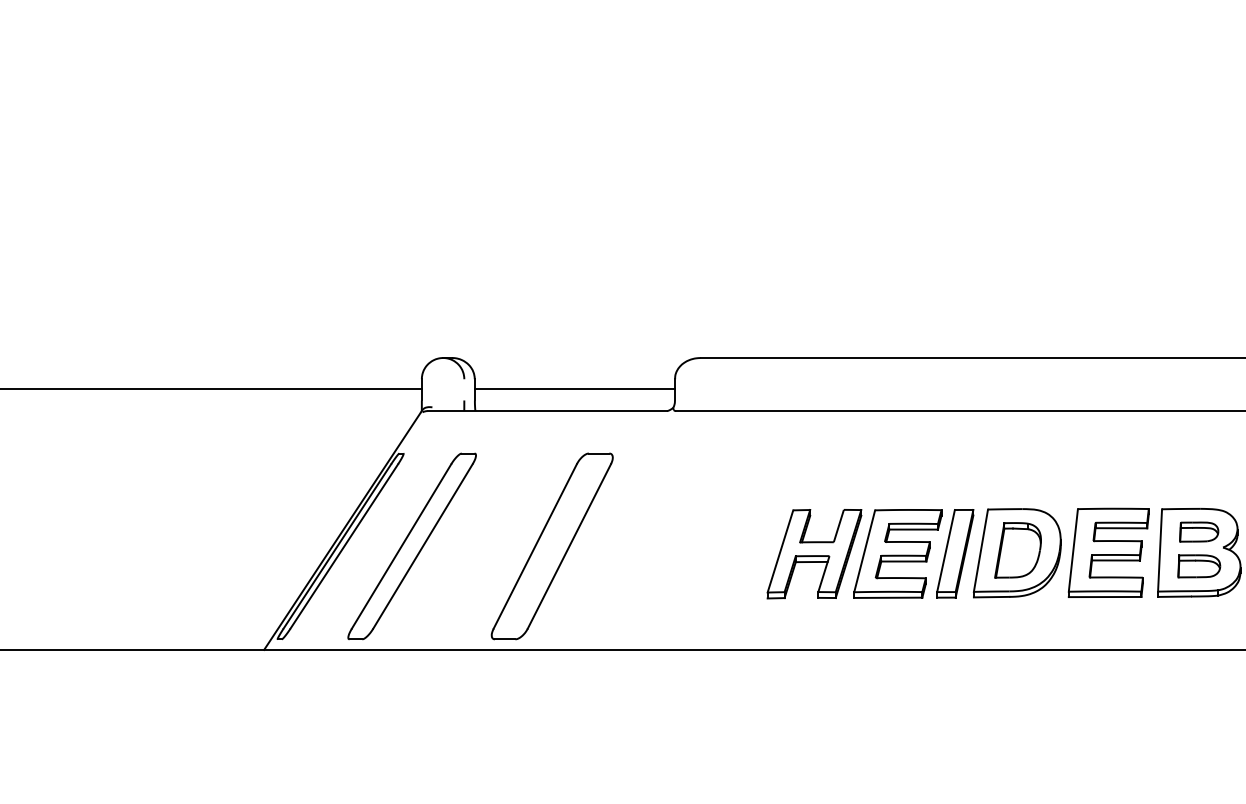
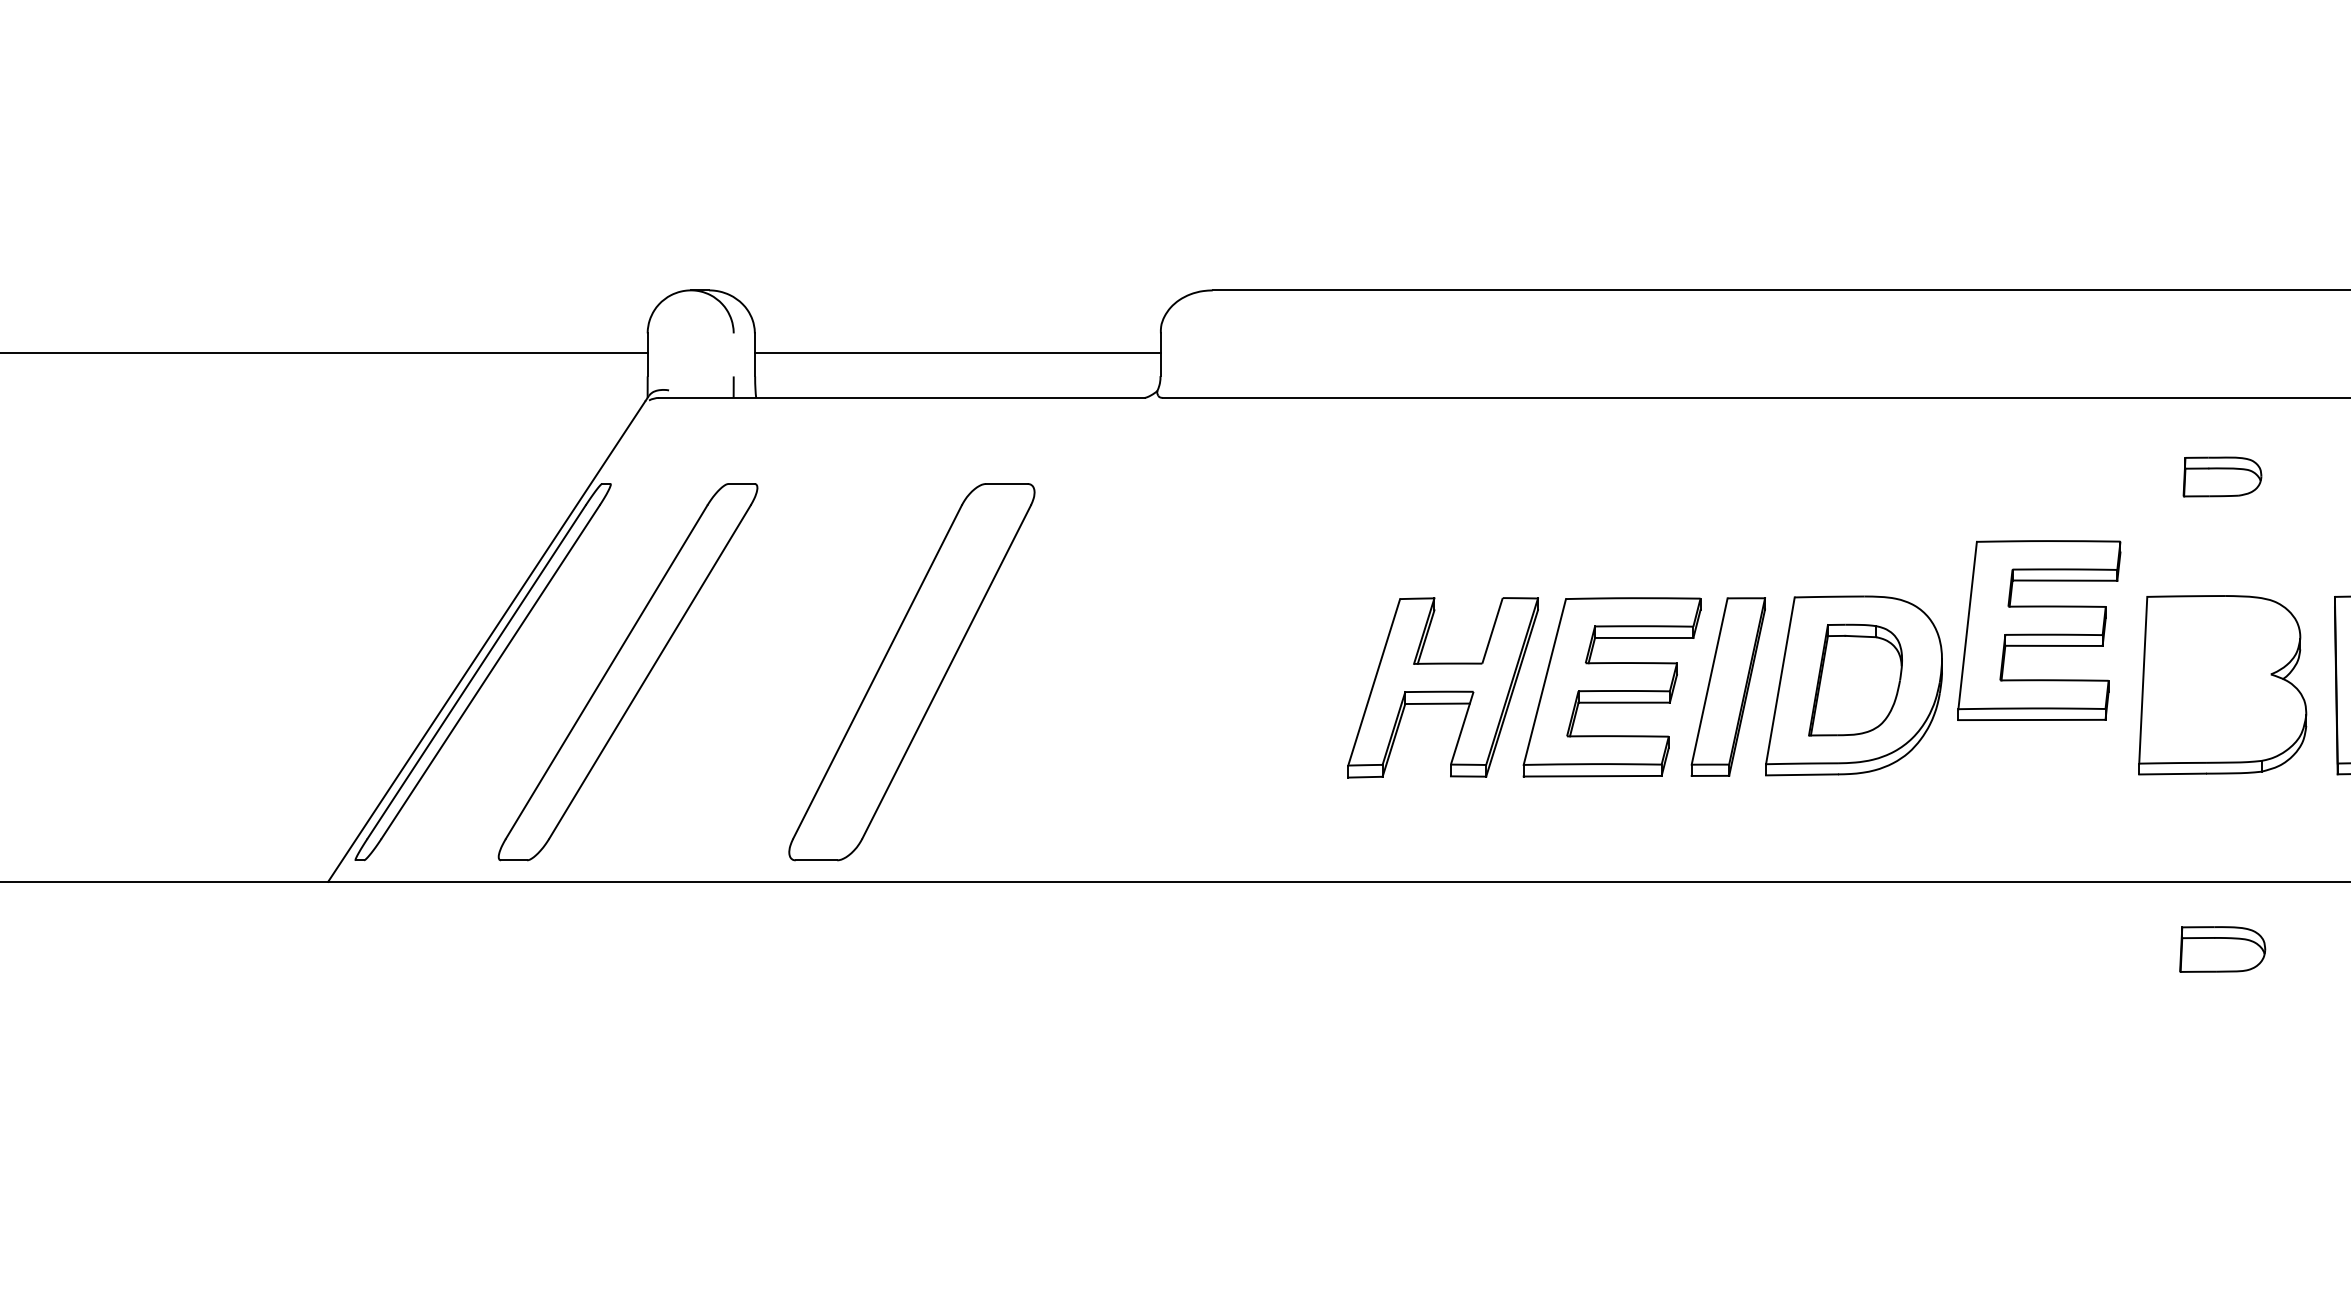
part: (1199, 531) -> (2223, 475), moved
part: (1108, 552) -> (2038, 629), moved
part: (1199, 566) -> (2223, 949), moved

